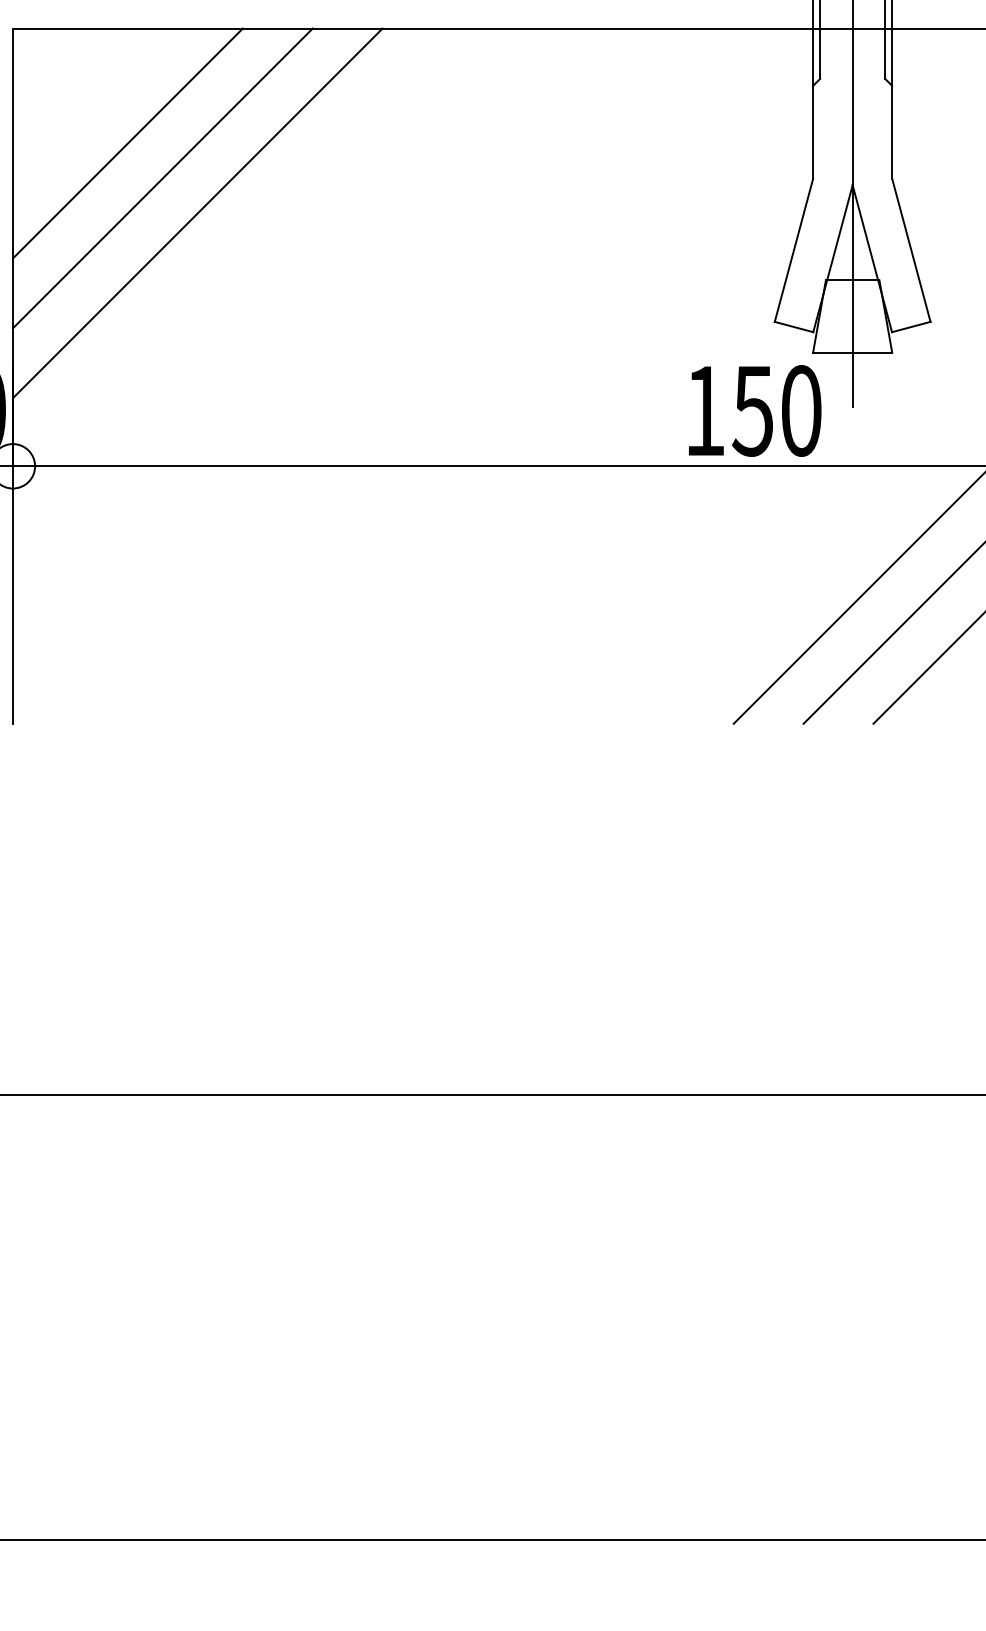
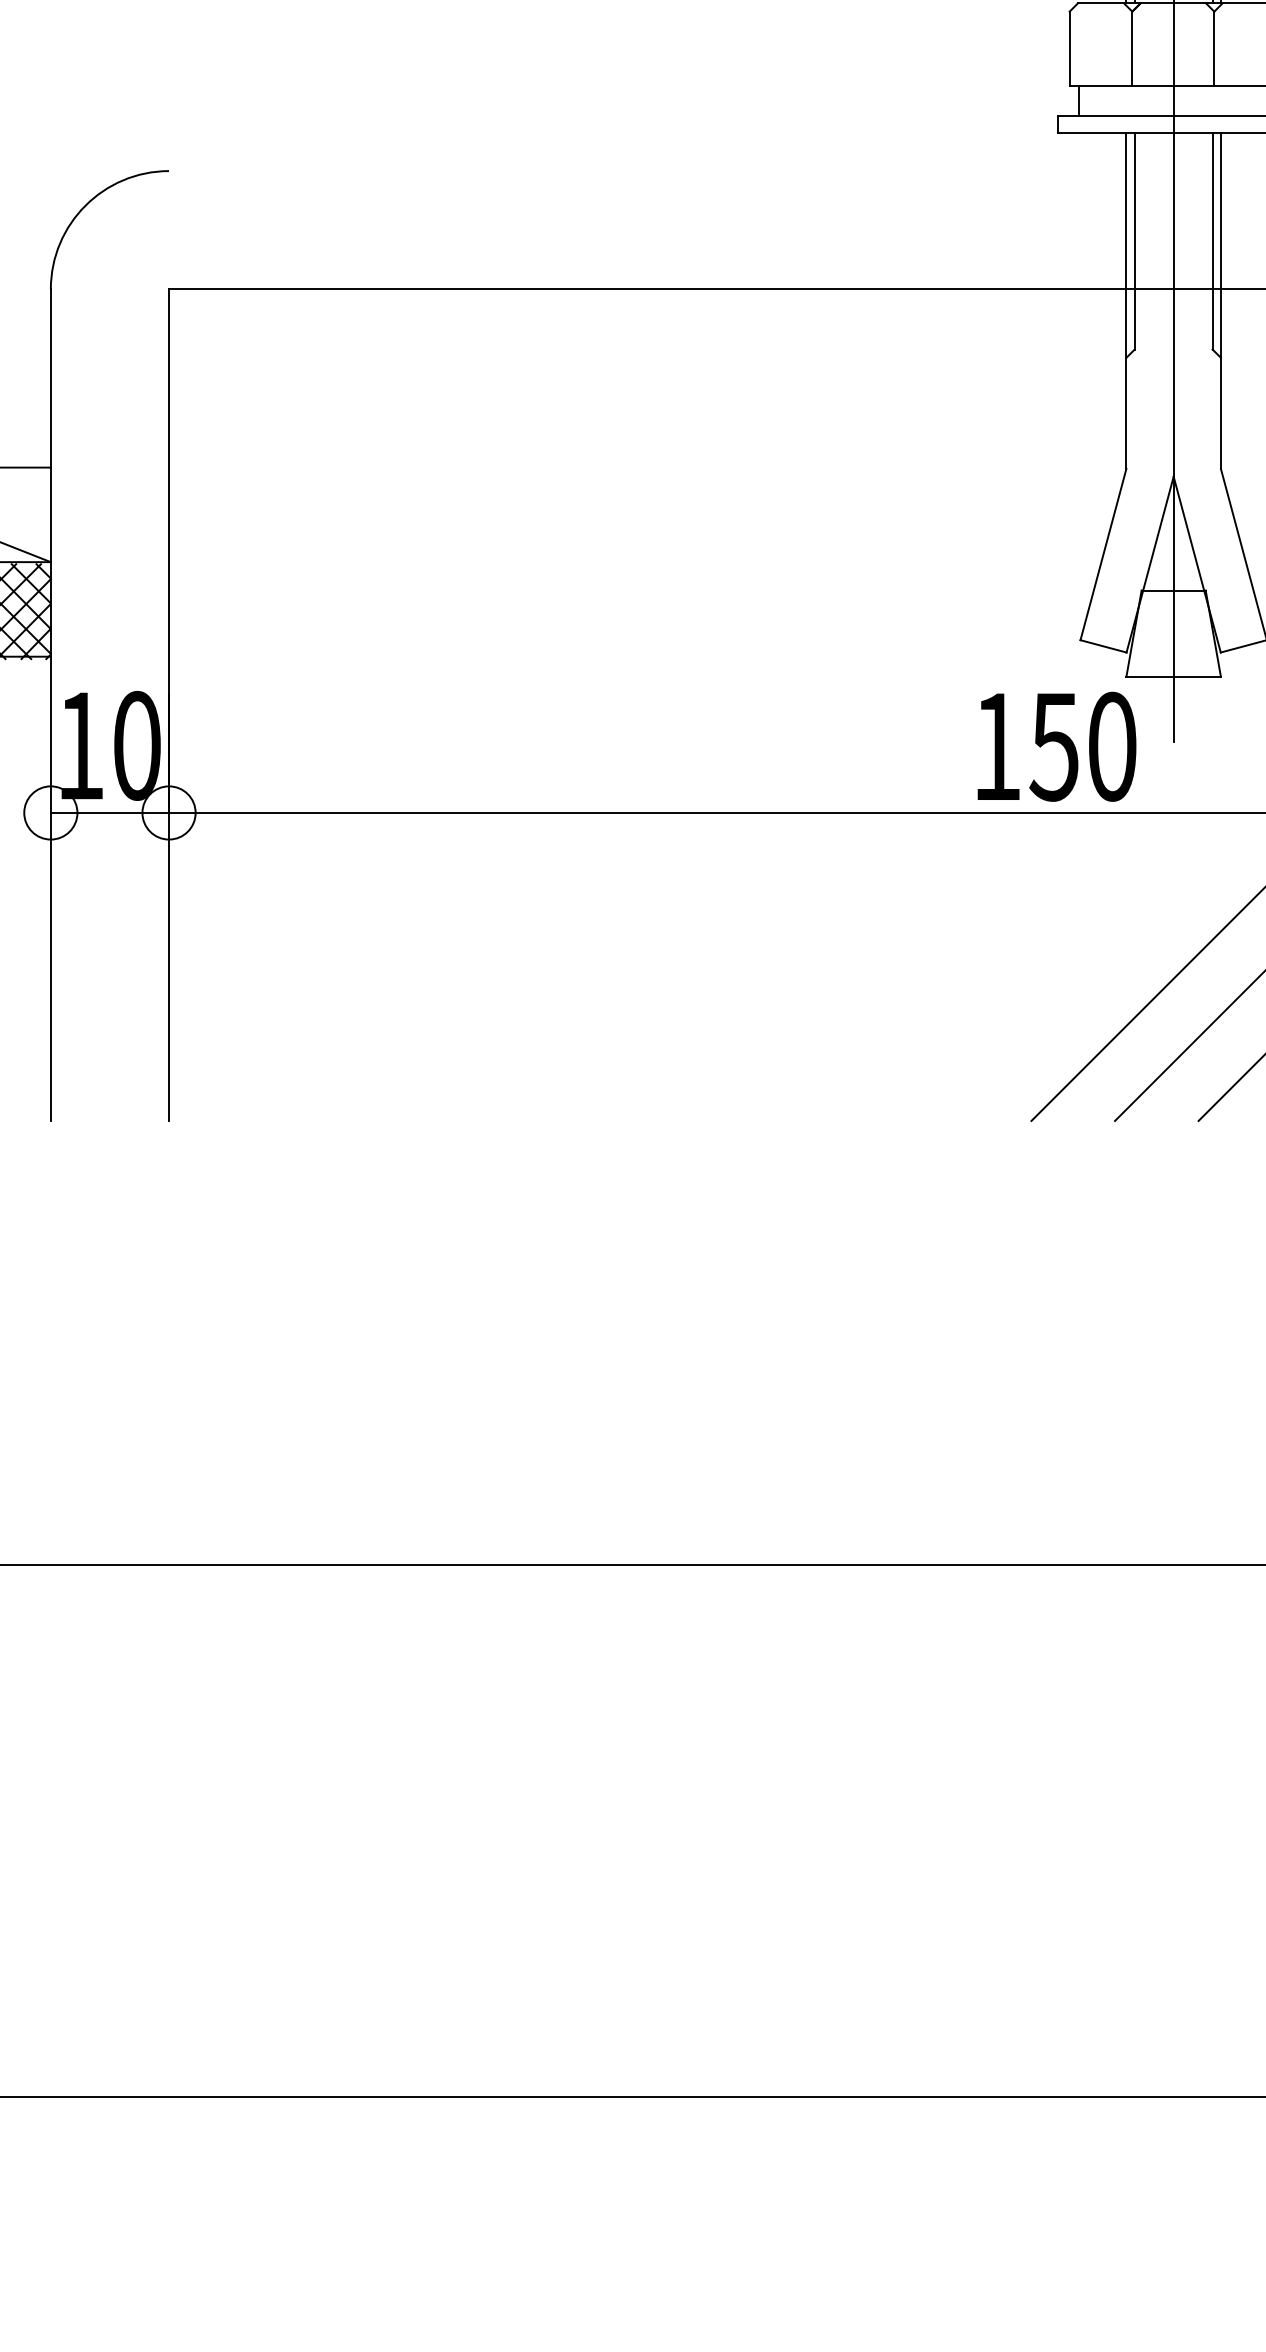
line: (127, 143) -> (306, 426), removed
line: (162, 178) -> (348, 468), removed
line: (198, 213) -> (390, 510), removed

